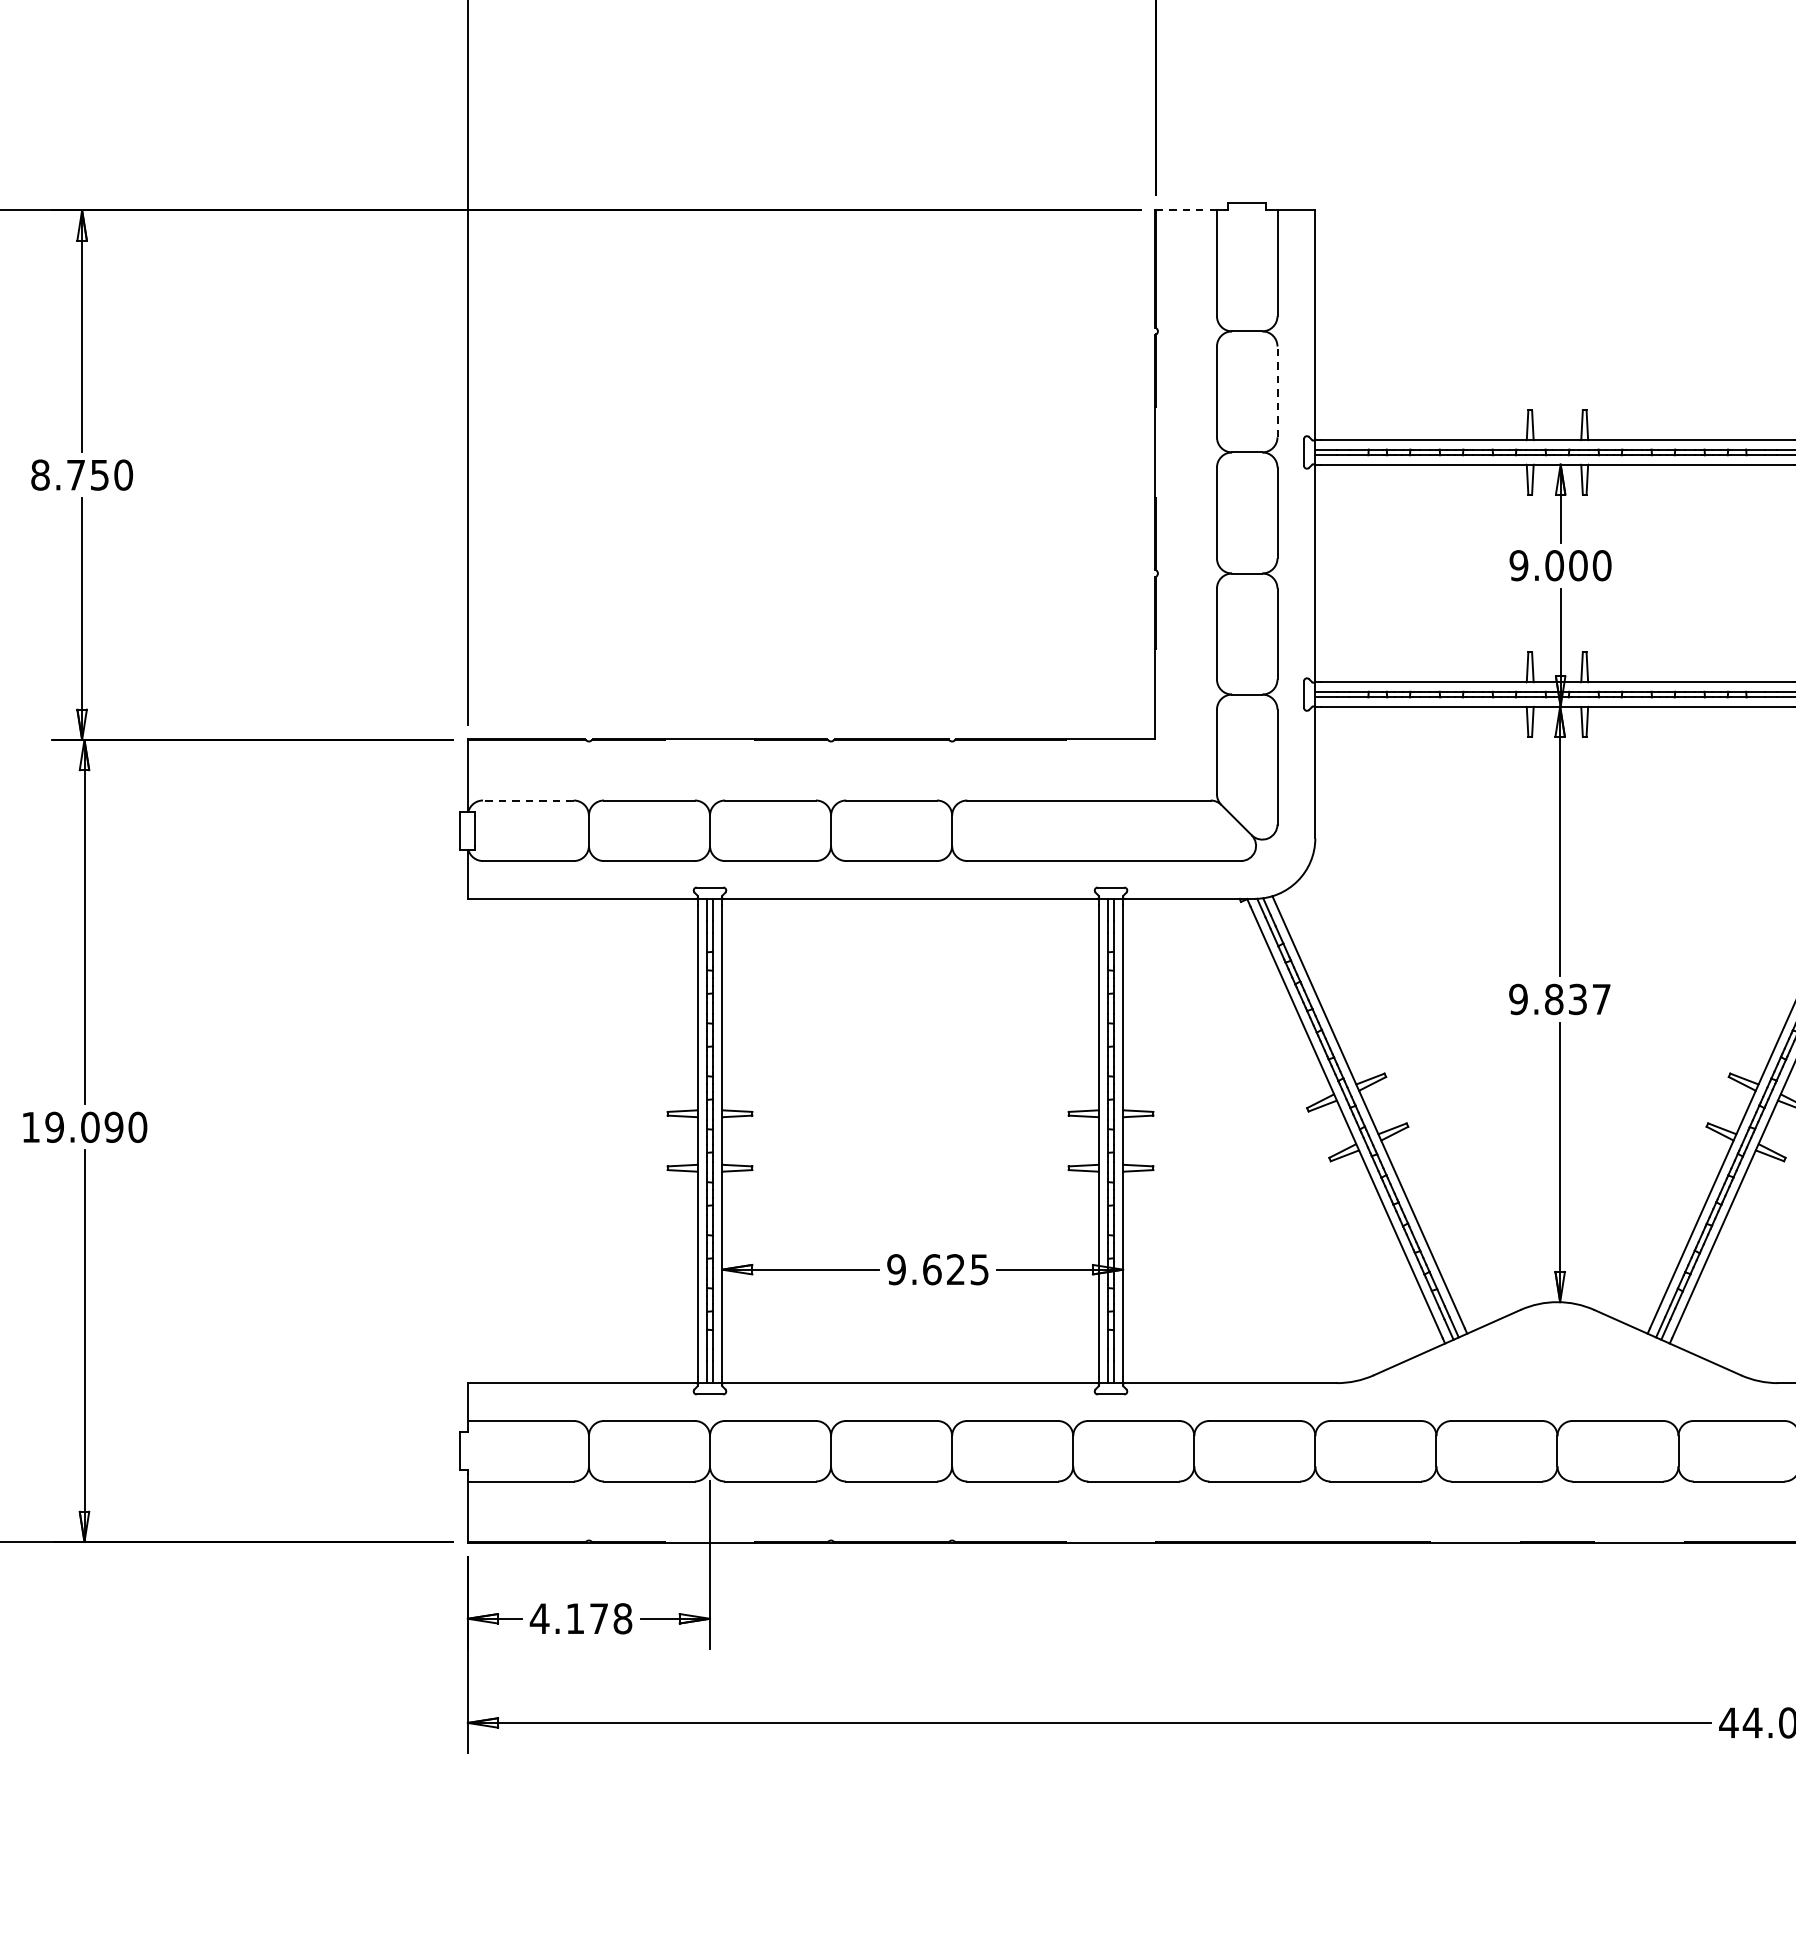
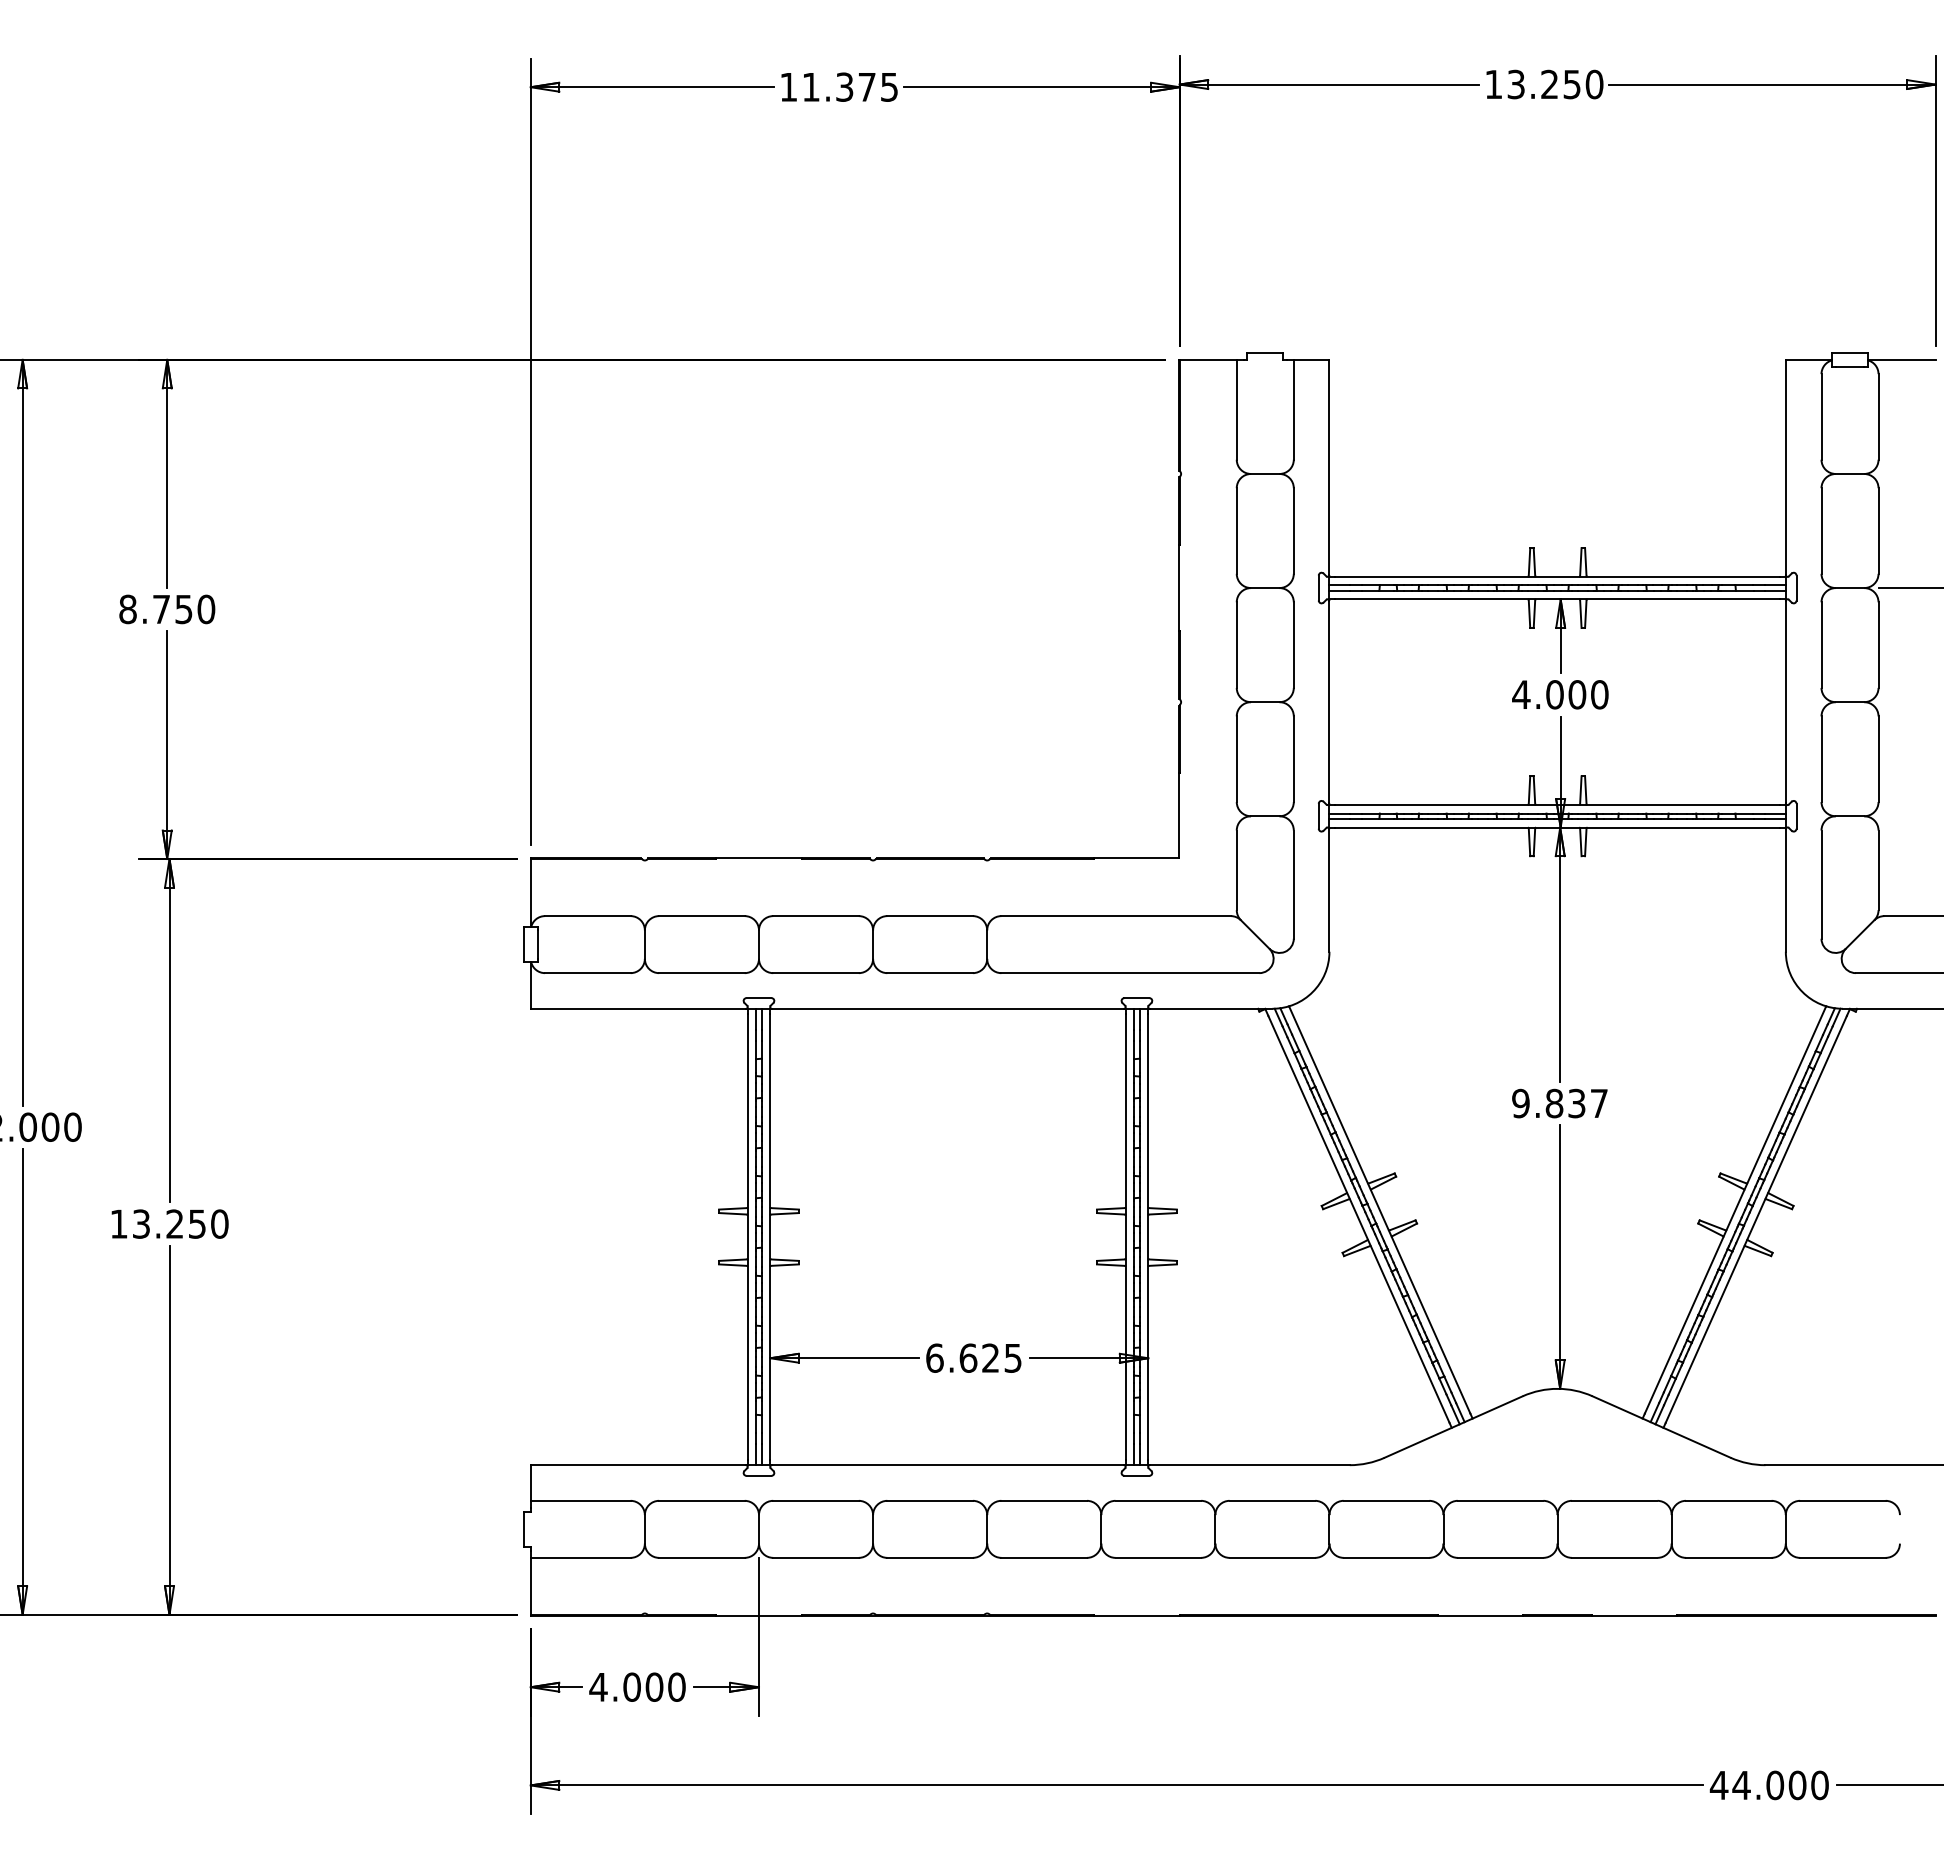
line: (1186, 209) -> (1208, 359), dashed -> solid
line: (1277, 392) -> (1293, 531), dashed -> solid
text: (1519, 565) -> (1521, 694), 9.000 -> 4.000
line: (528, 800) -> (587, 916), dashed -> solid
text: (84, 1126) -> (169, 1223), 19.090 -> 13.250
text: (896, 1268) -> (934, 1357), 9.625 -> 6.625
text: (599, 1617) -> (654, 1686), 4.178 -> 4.000

